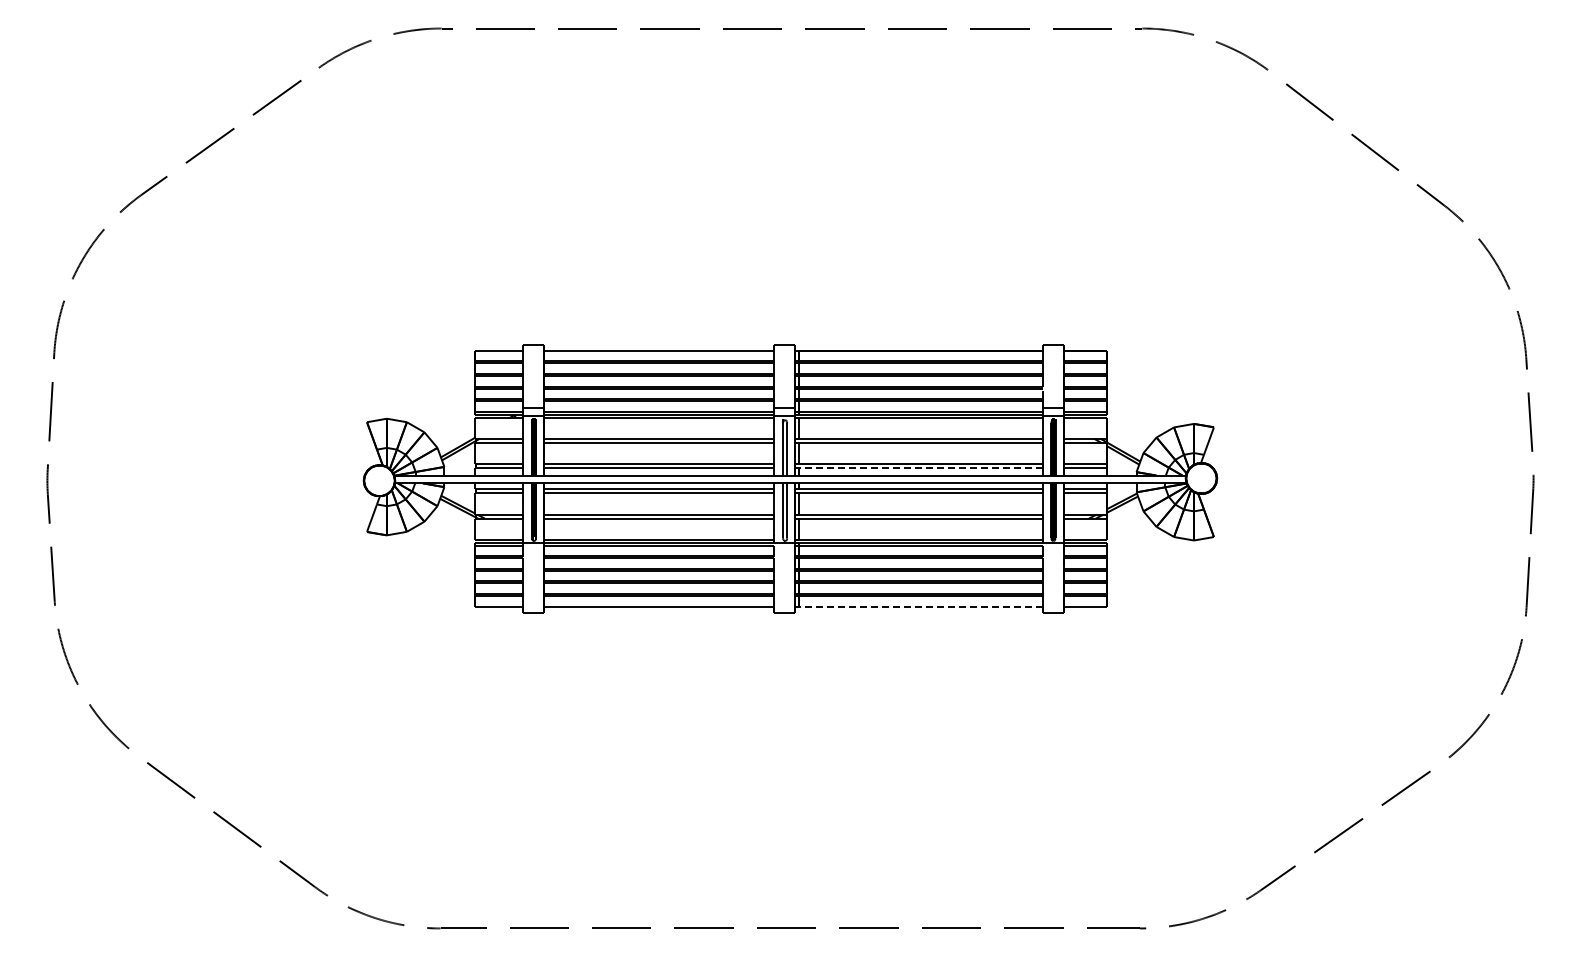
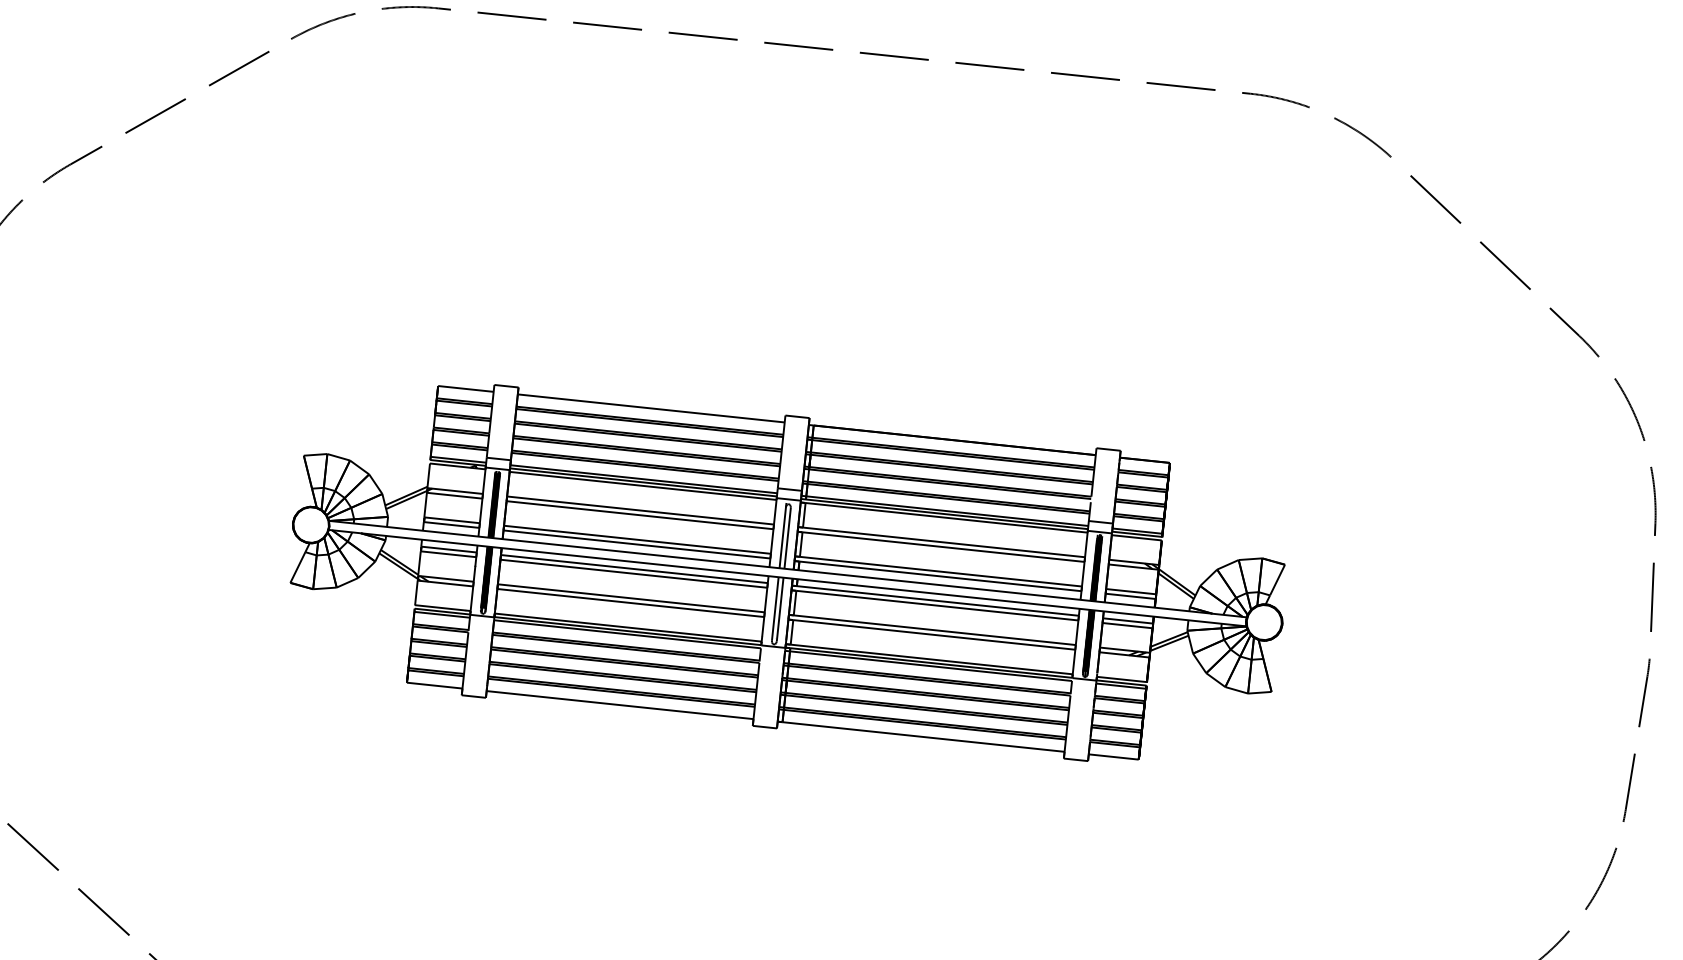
line: (921, 468) -> (940, 576), dashed -> solid
line: (921, 606) -> (924, 736), dashed -> solid

